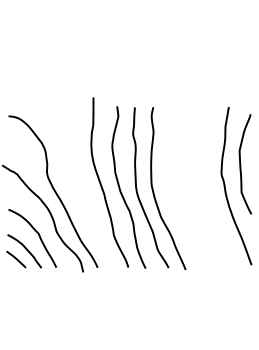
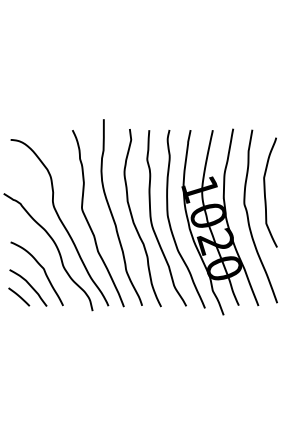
part: (199, 190) -> (220, 221), added
curve: (80, 192) -> (89, 223), added

